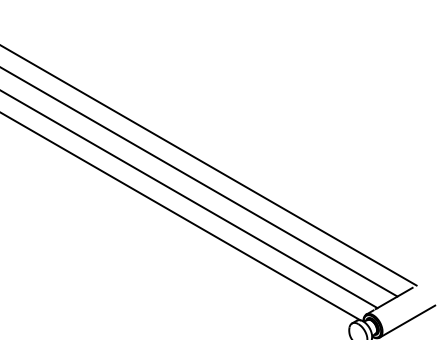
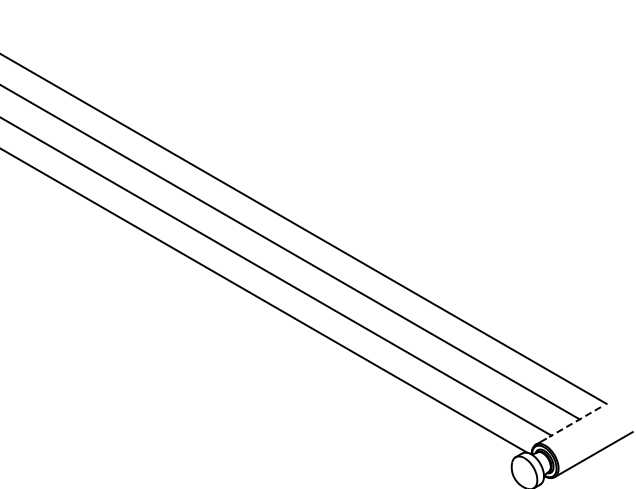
line: (394, 298) -> (575, 422), solid -> dashed

